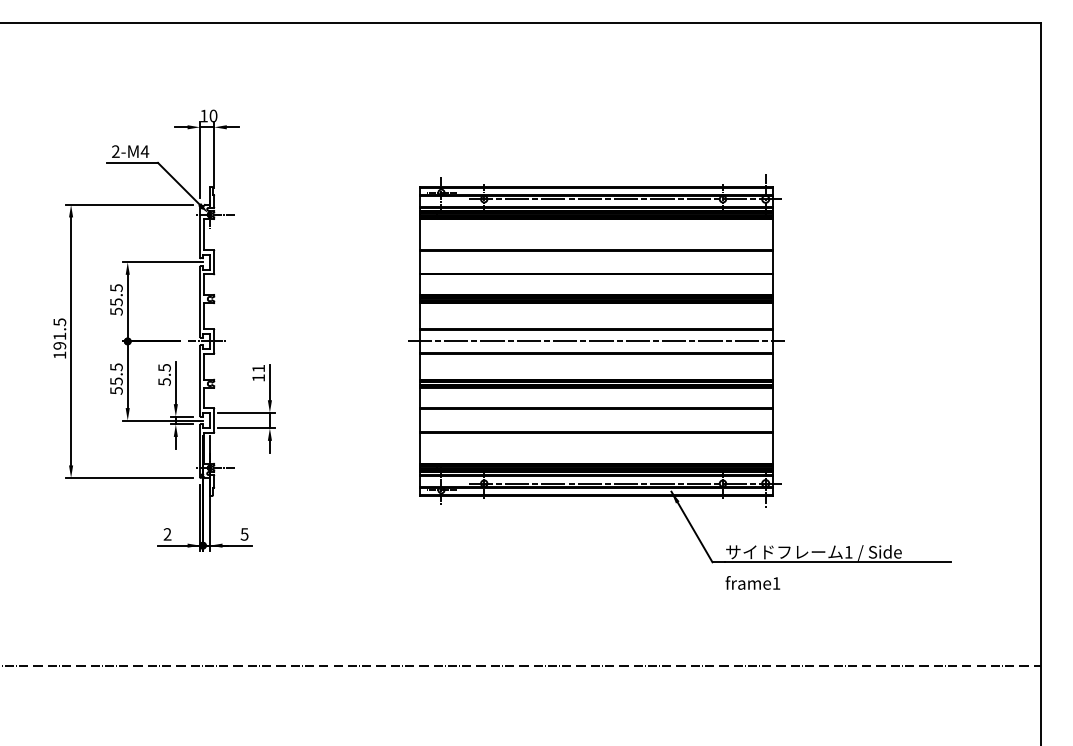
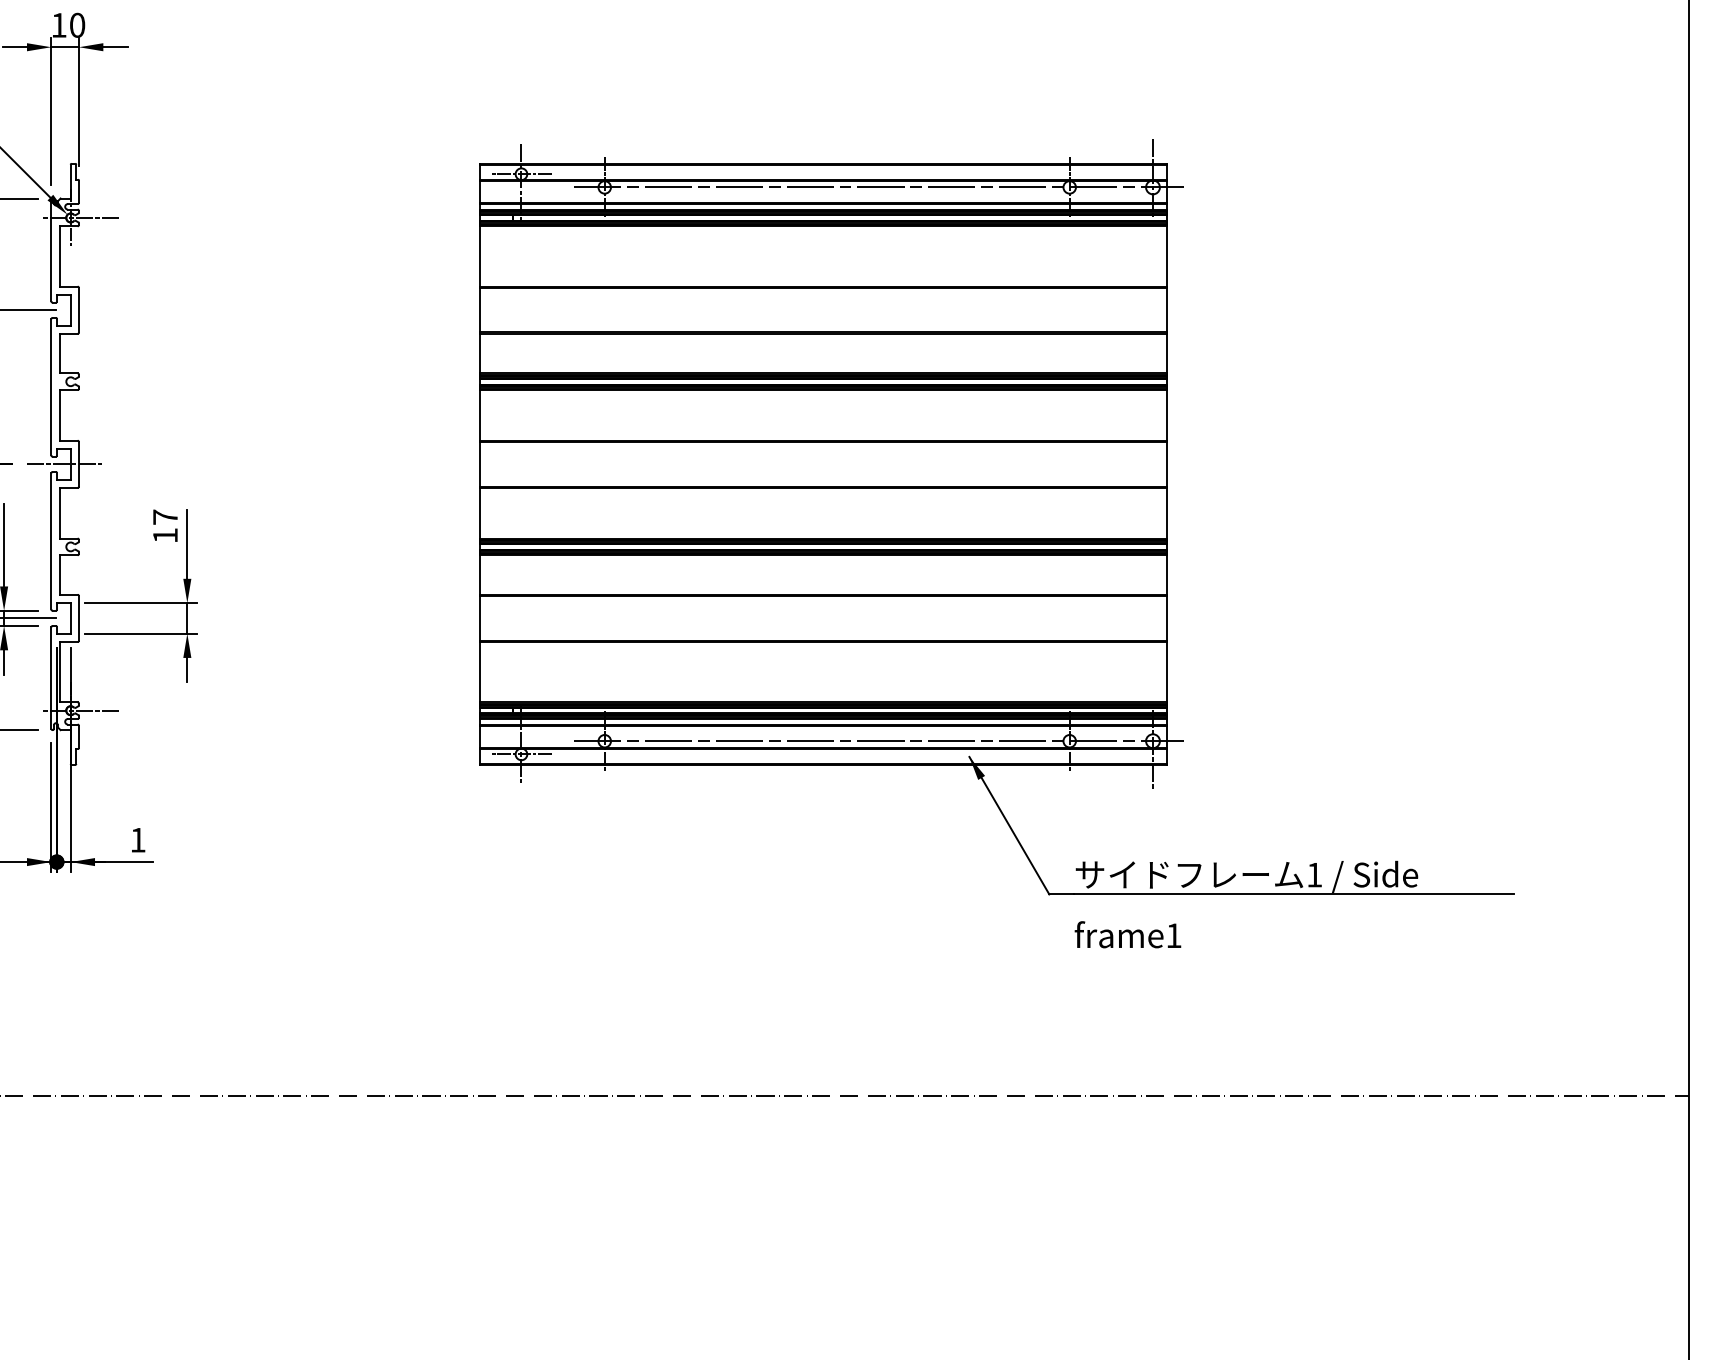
line: (596, 341) -> (823, 464), removed
text: (258, 368) -> (165, 517), 11 -> 17
text: (244, 534) -> (137, 840), 5 -> 1

